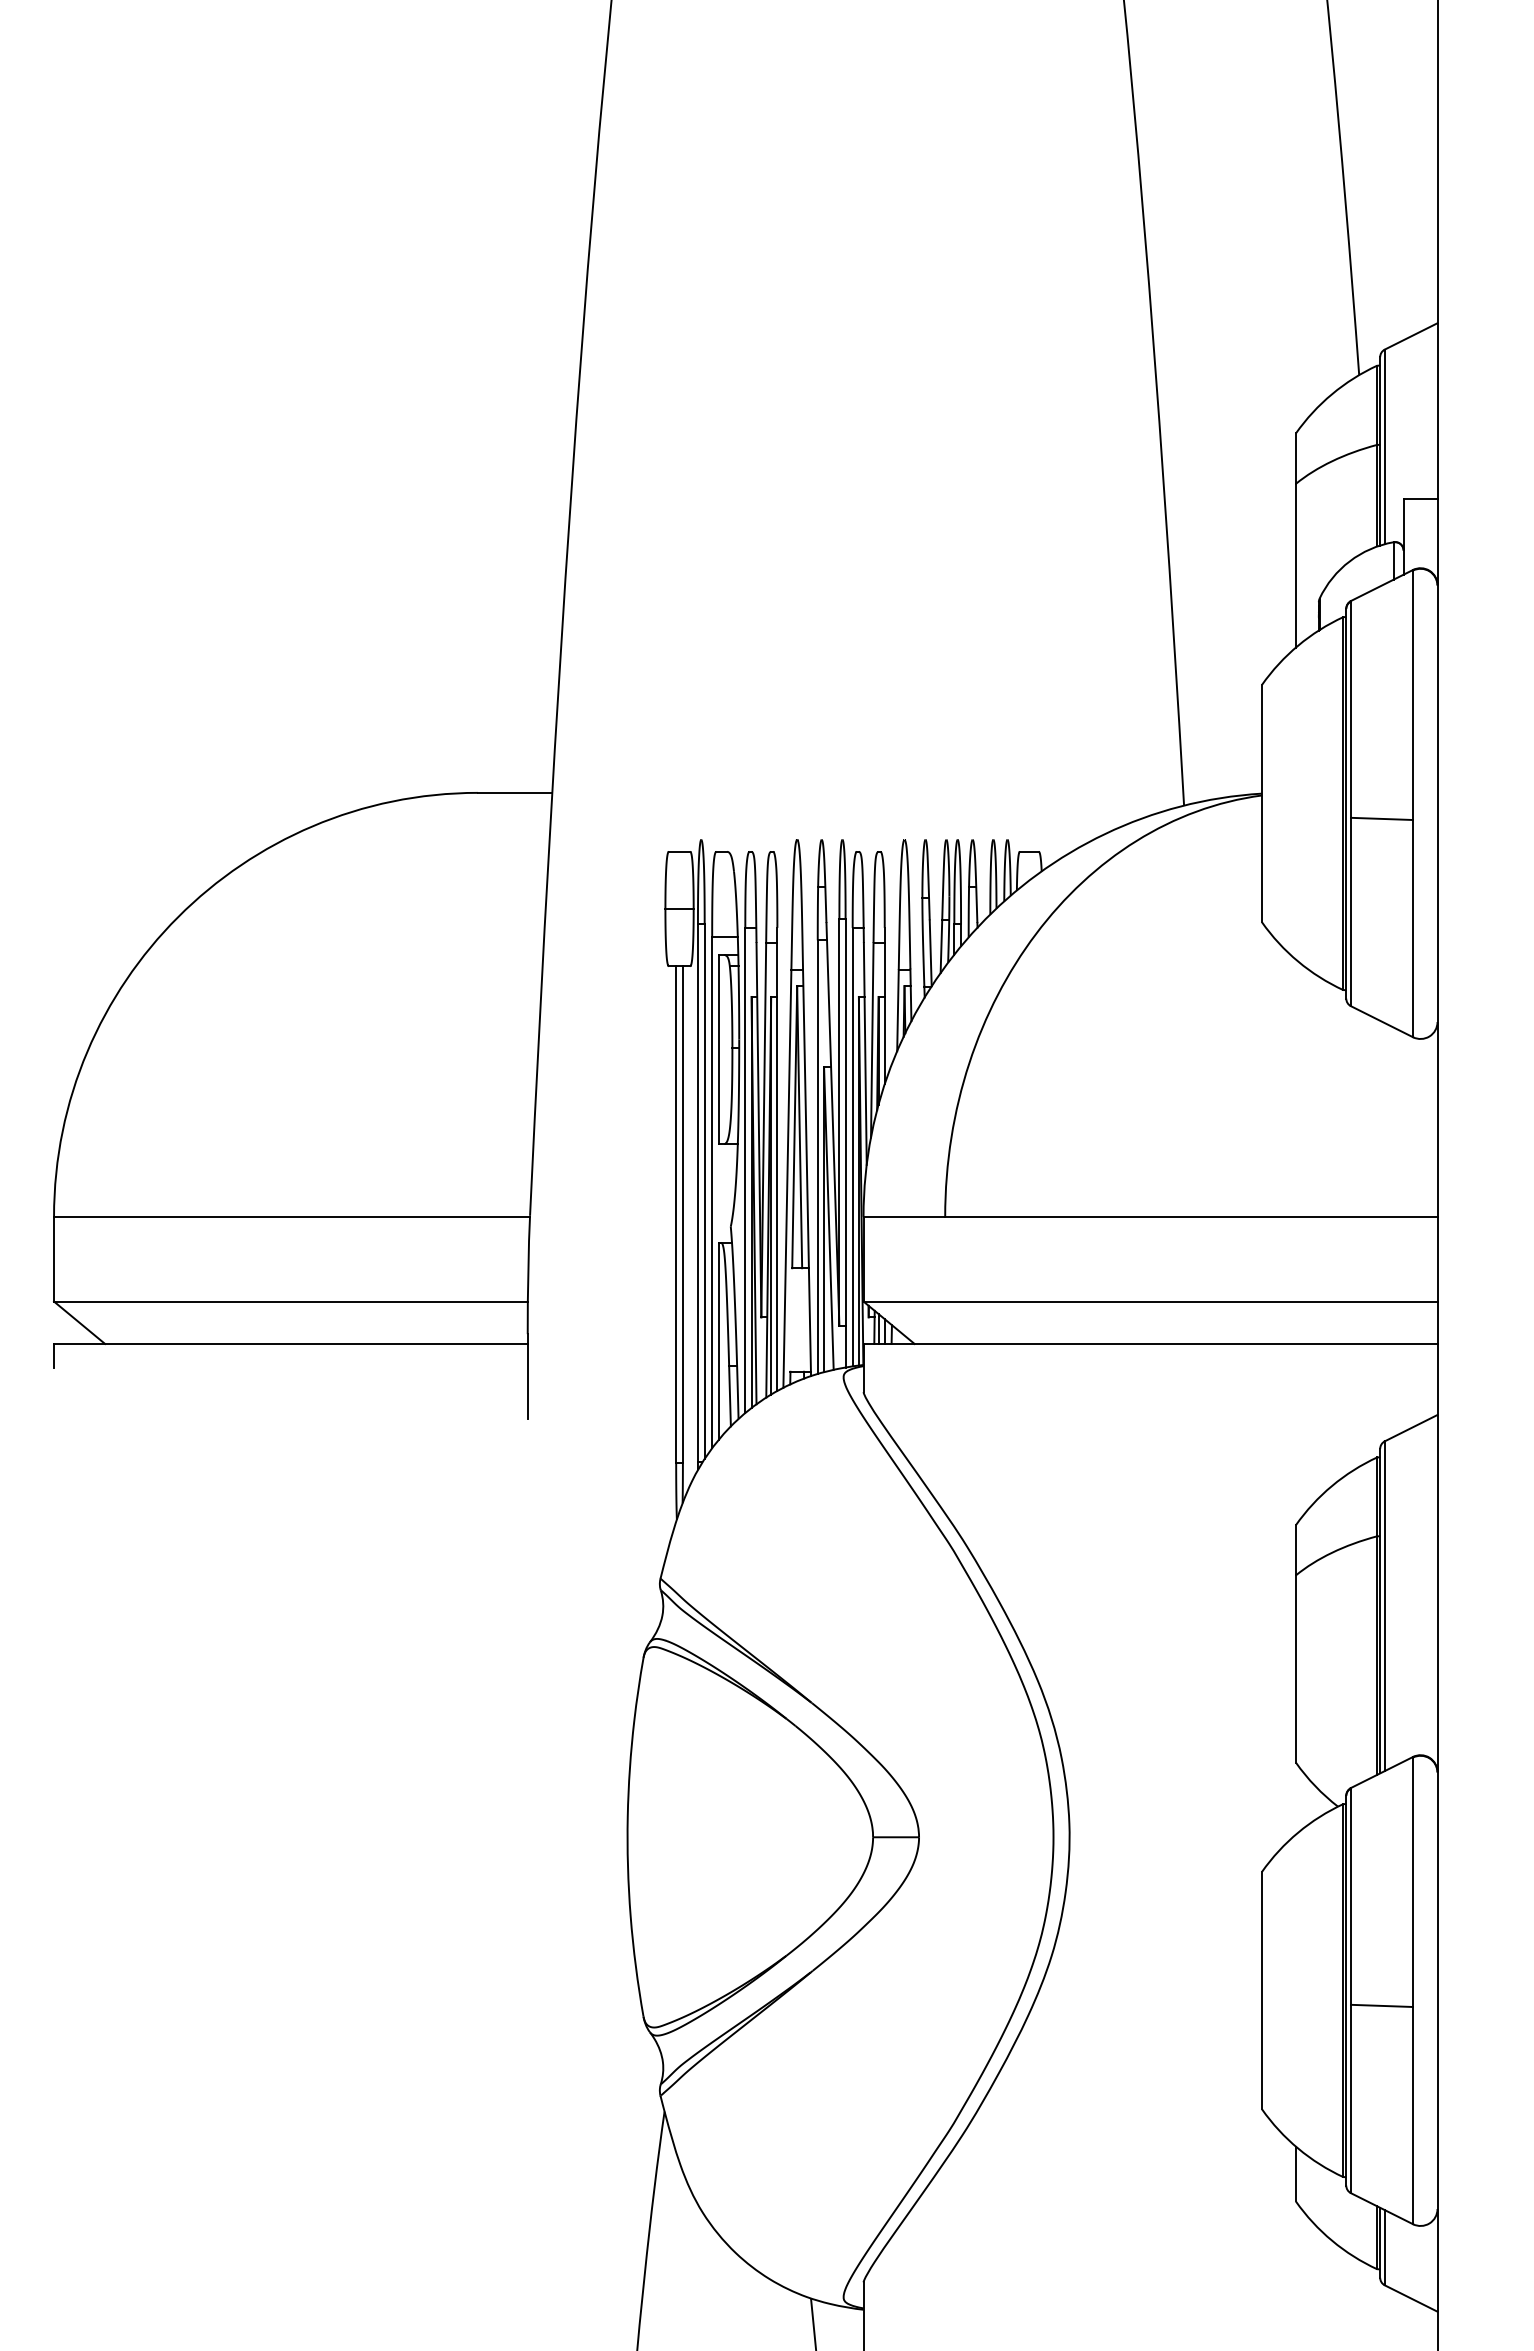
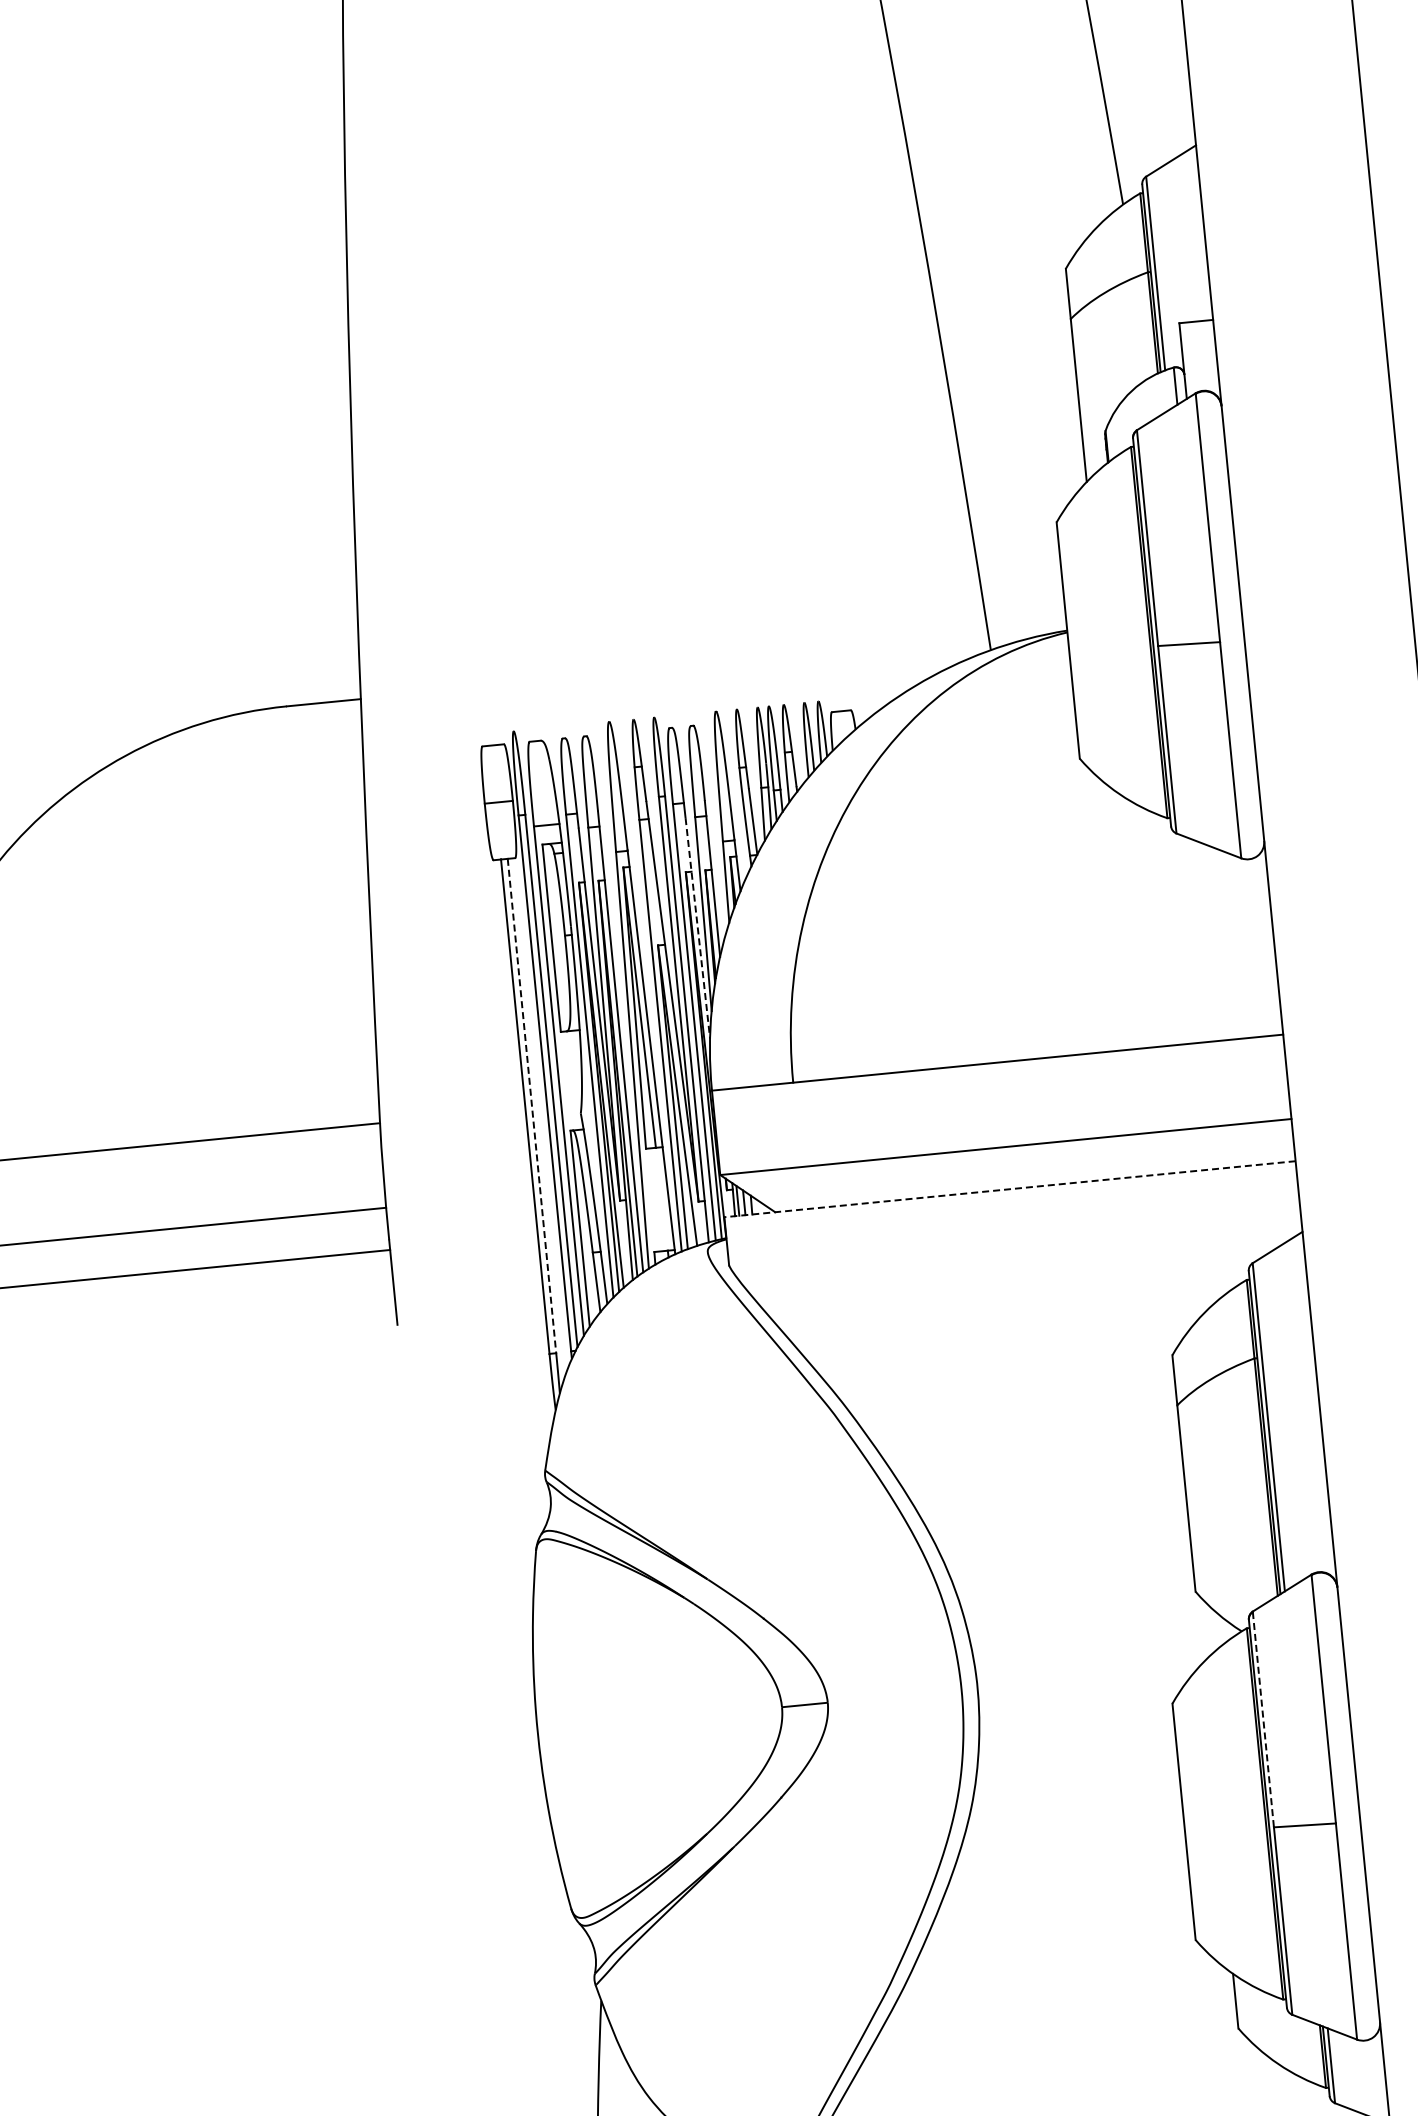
line: (865, 1053) -> (697, 927), solid -> dashed
line: (682, 1215) -> (531, 1107), solid -> dashed
line: (1150, 1343) -> (1009, 1188), solid -> dashed
line: (1350, 1897) -> (1263, 1720), solid -> dashed

